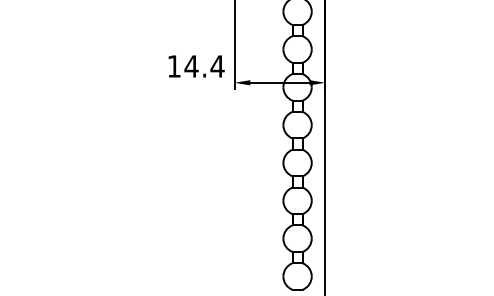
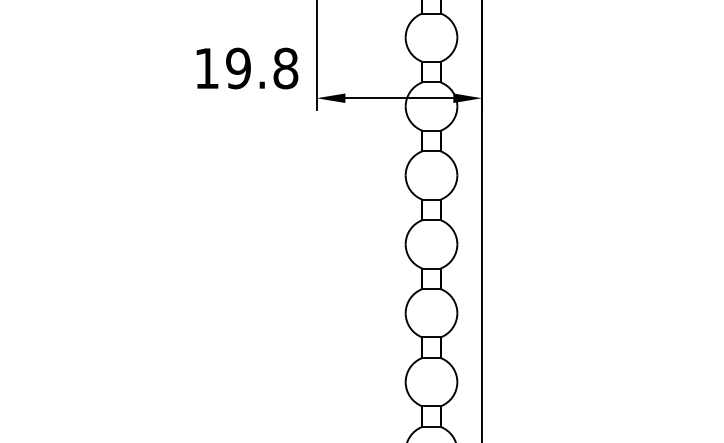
text: (204, 66) -> (261, 68), 14.4 -> 19.8

